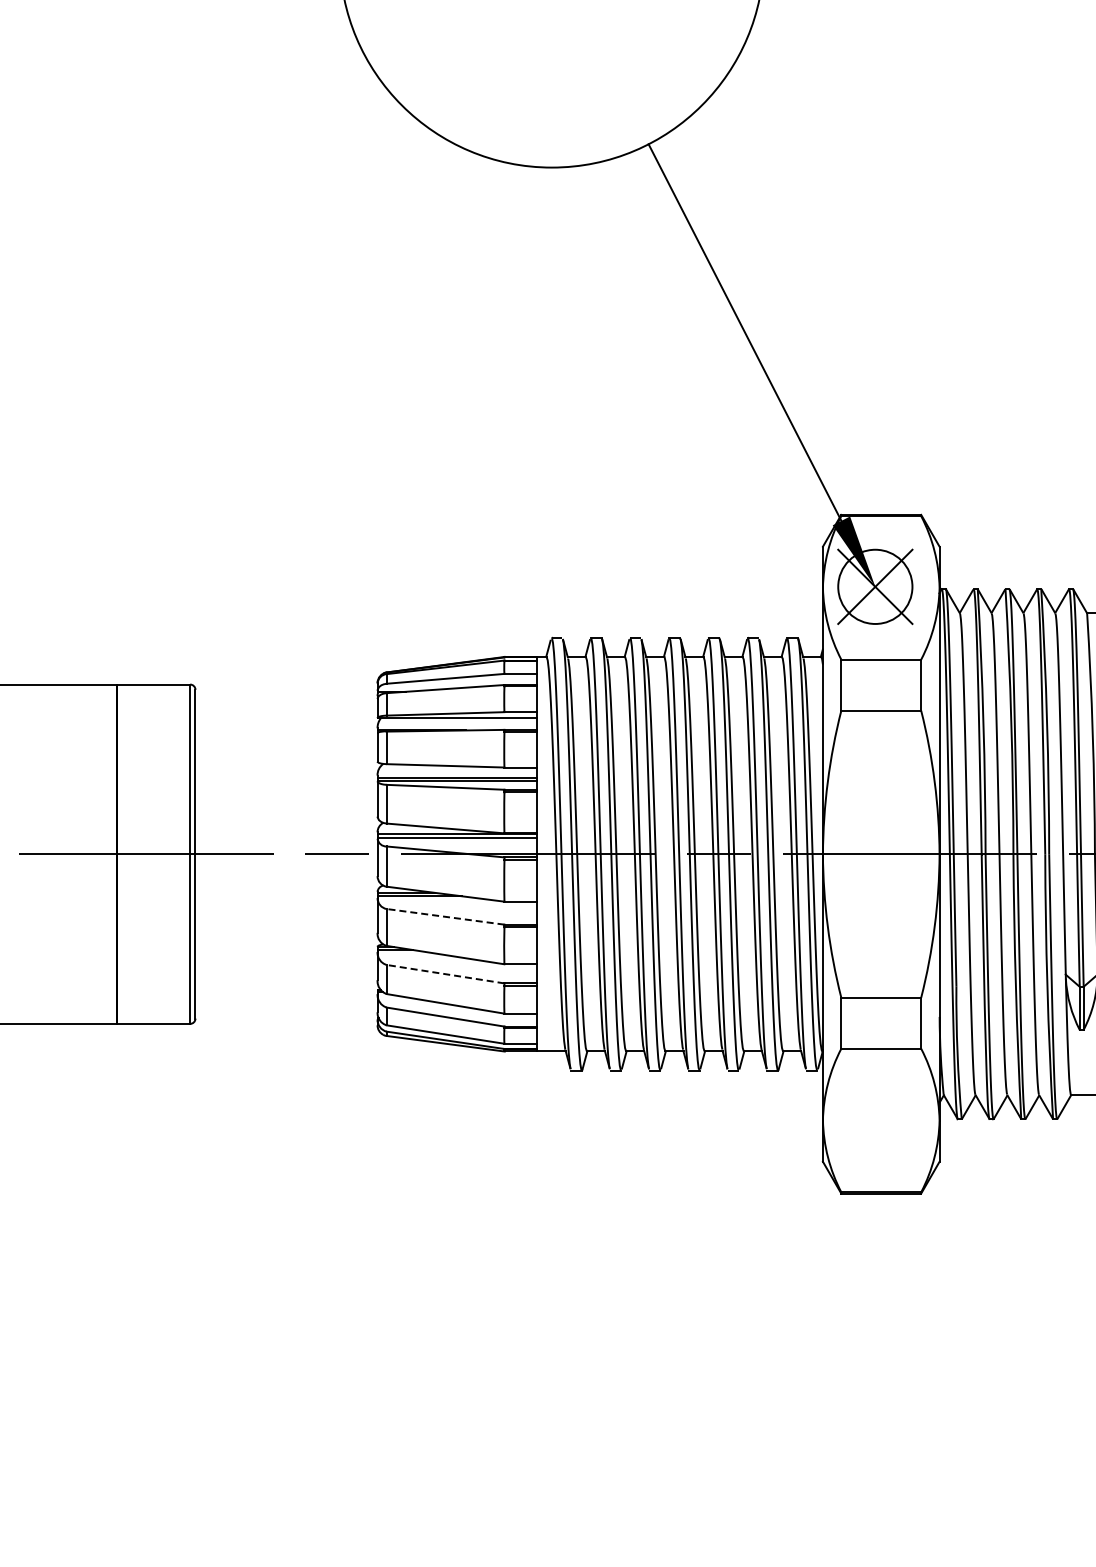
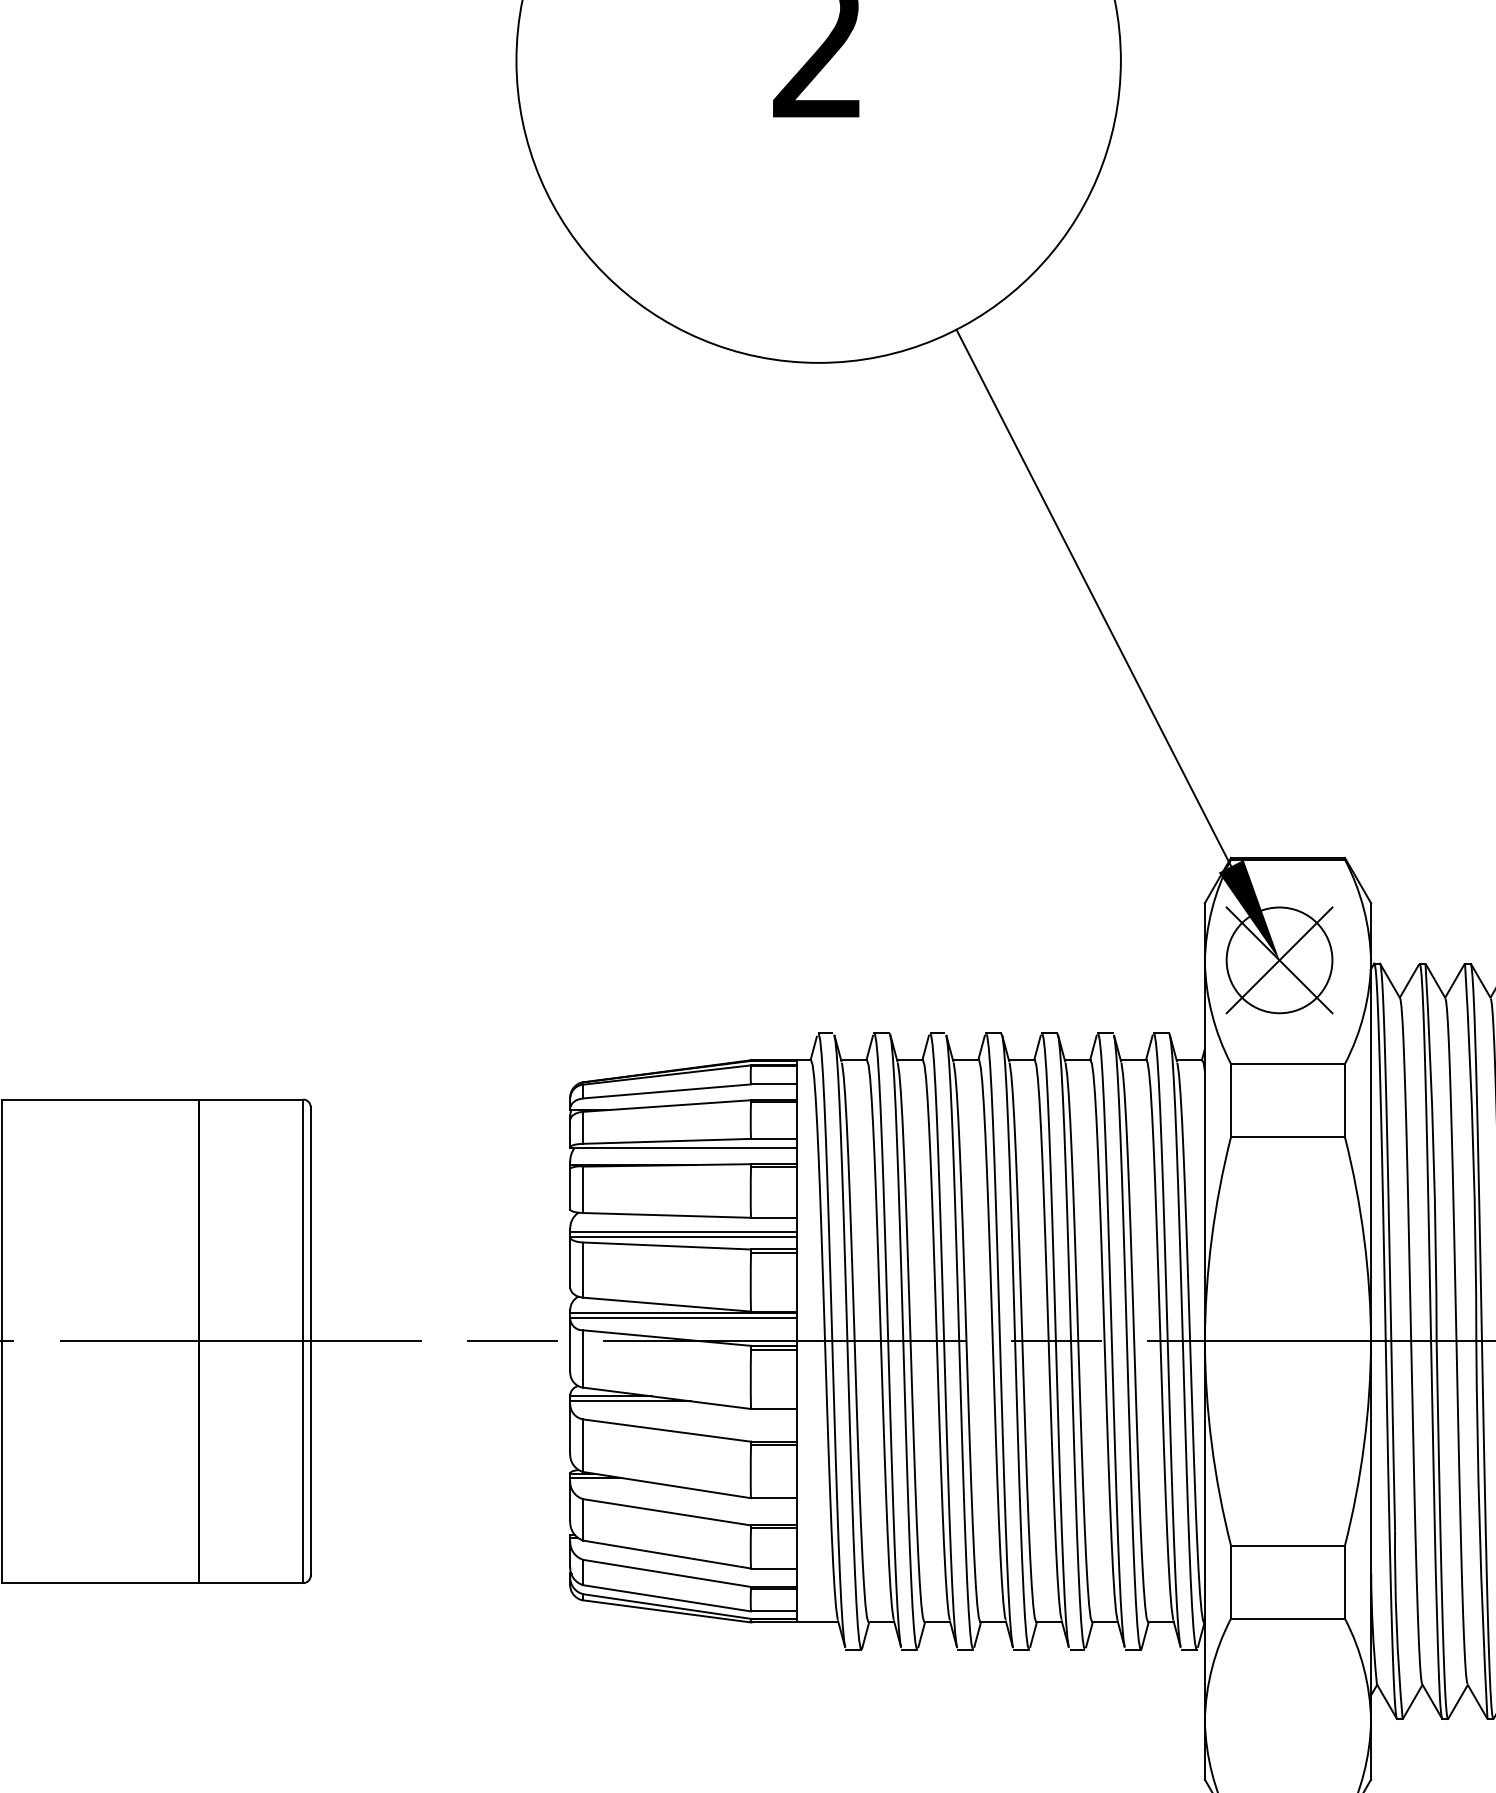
line: (445, 916) -> (667, 1430), dashed -> solid
line: (445, 974) -> (667, 1512), dashed -> solid

